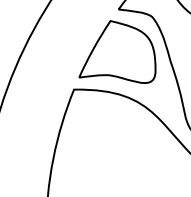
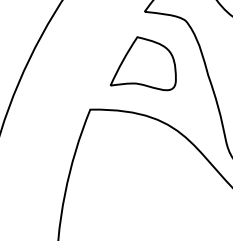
part: (117, 51) -> (143, 63), size x0.7

